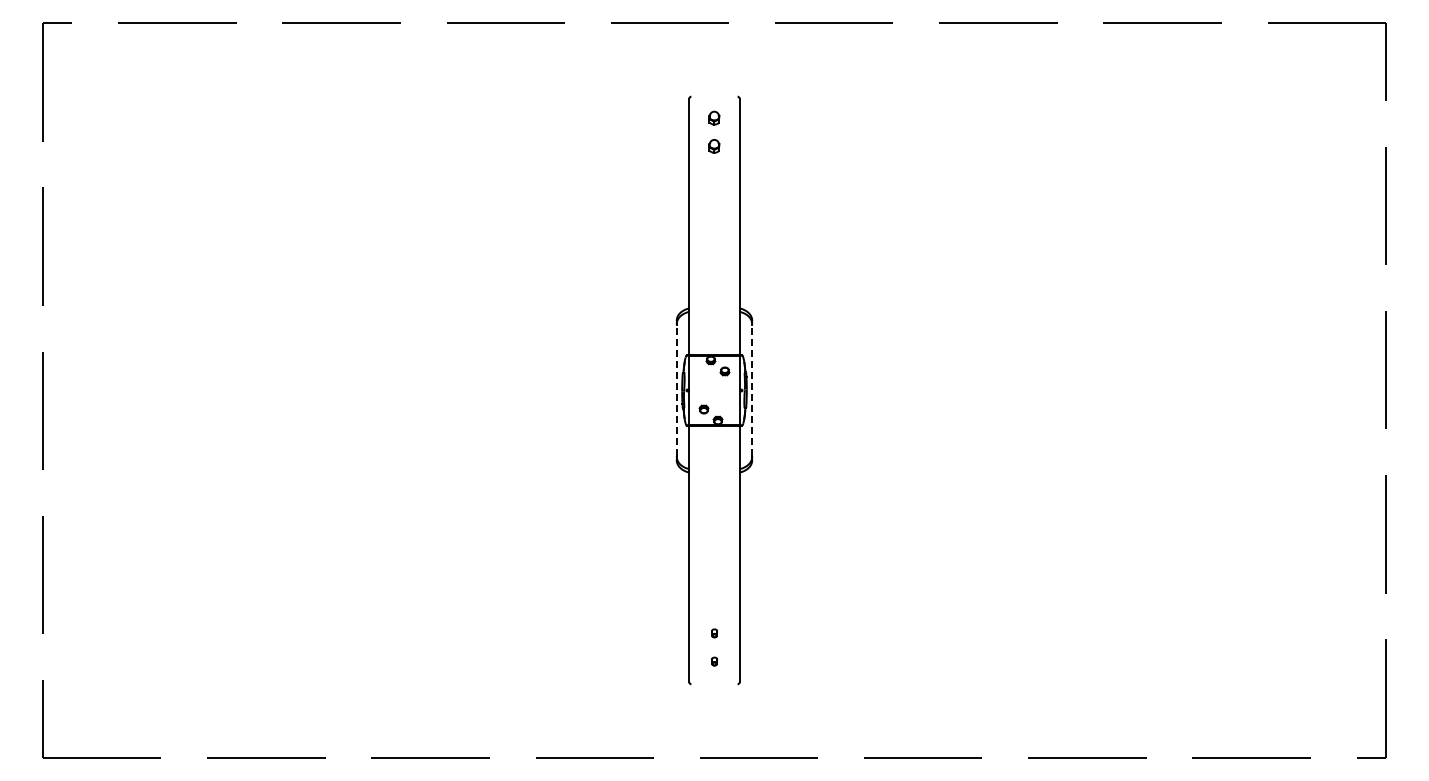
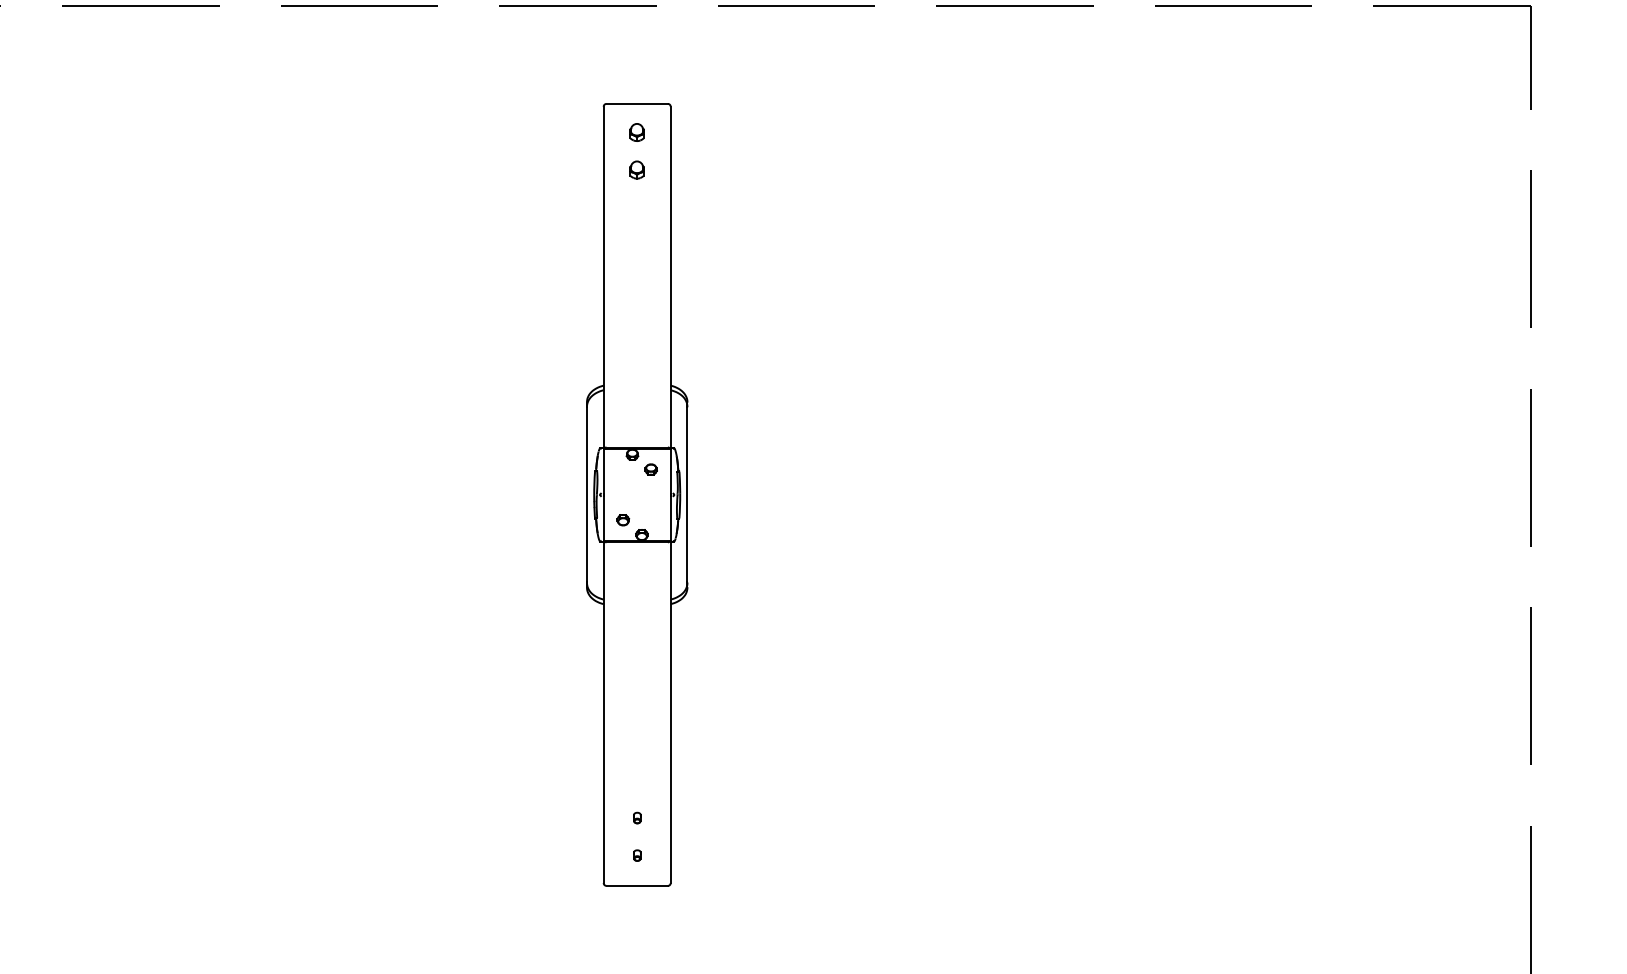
line: (714, 96) -> (637, 103), added
line: (676, 390) -> (586, 494), dashed -> solid
line: (752, 390) -> (687, 494), dashed -> solid
line: (714, 684) -> (637, 886), added

